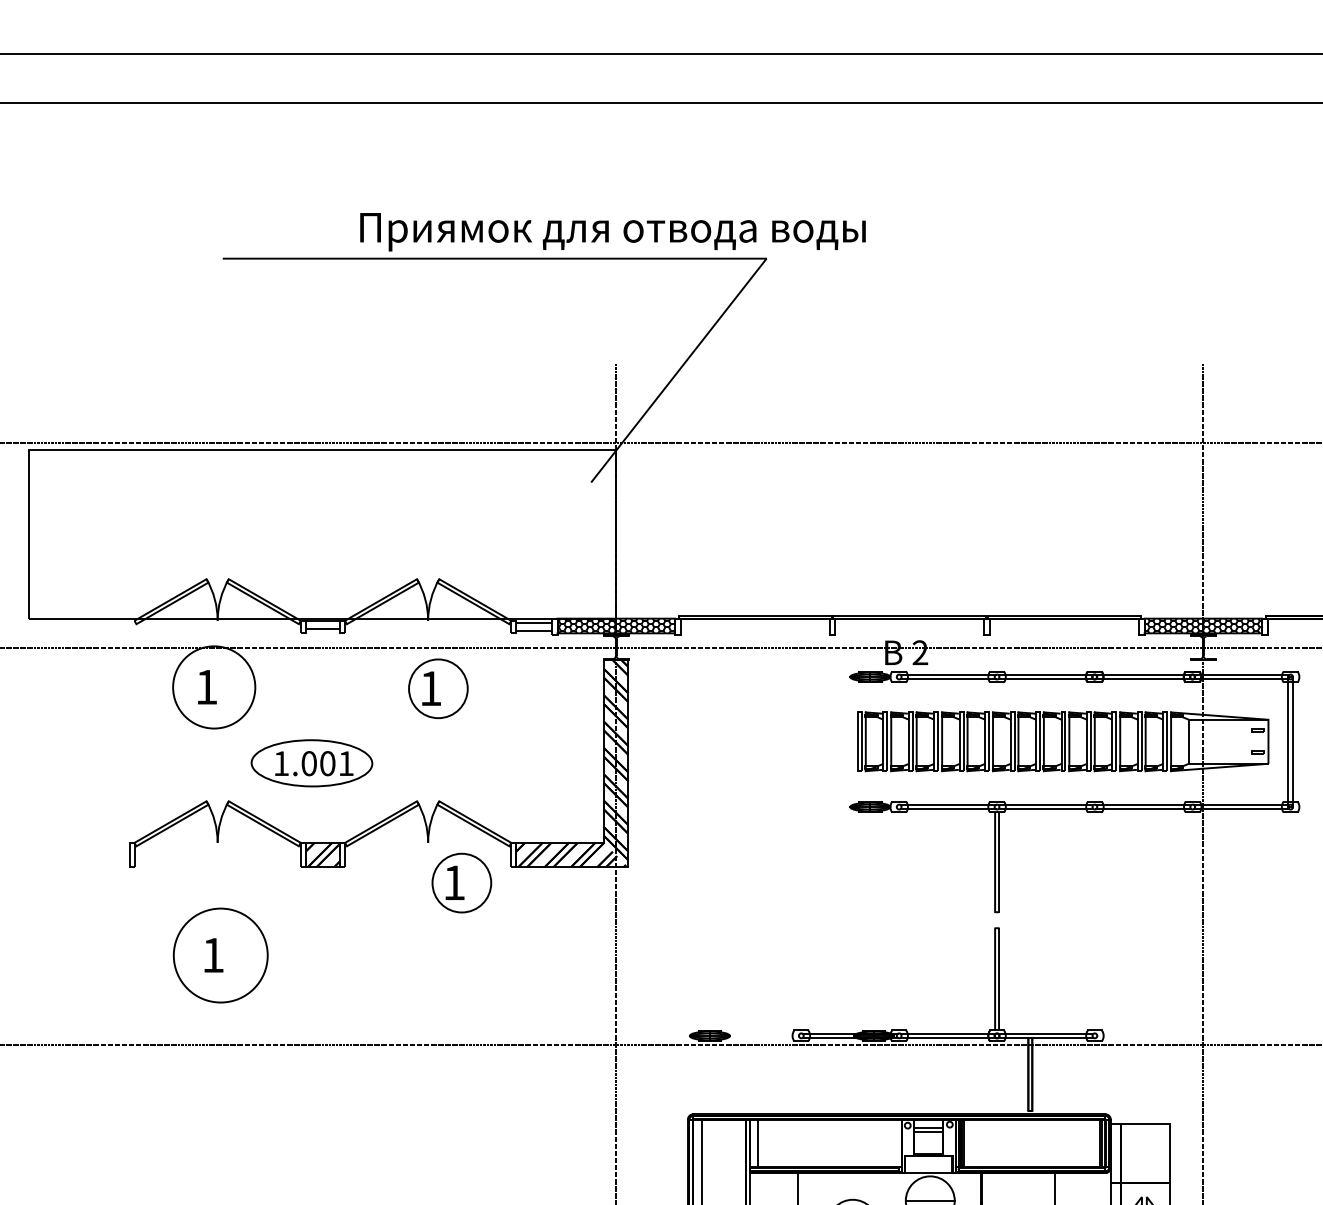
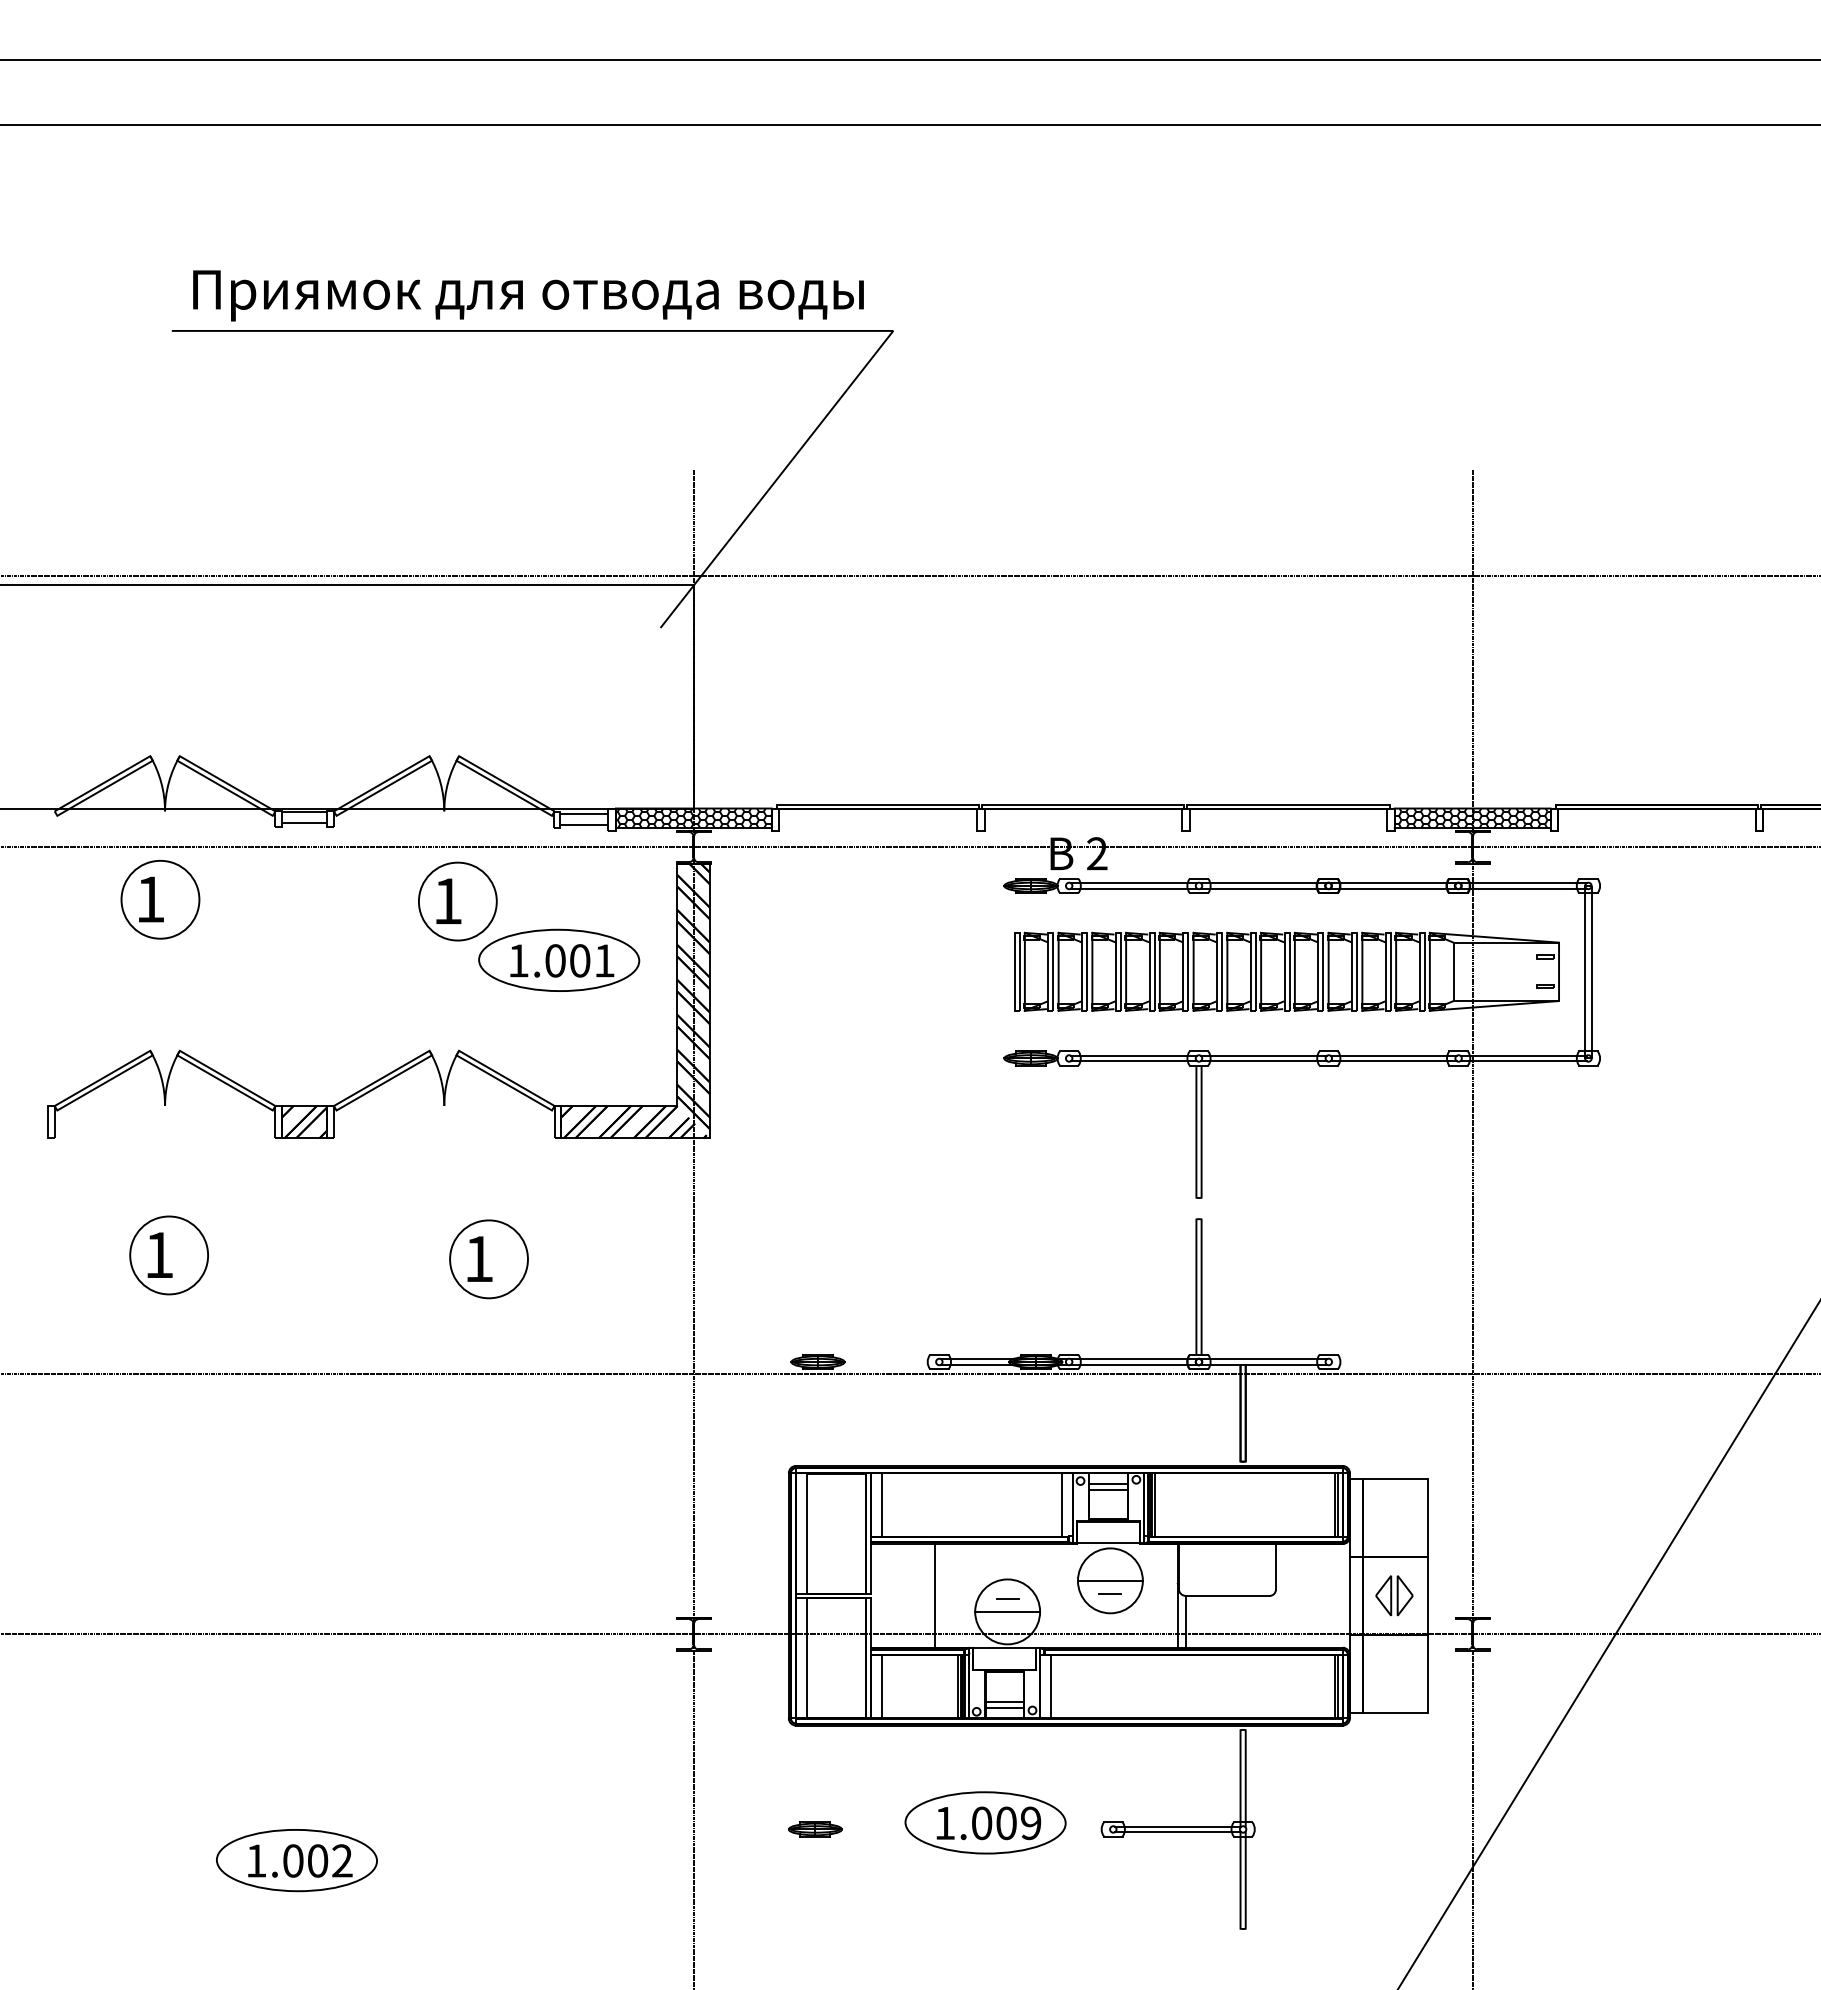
text: (613, 231) -> (528, 295), moved
circle: (214, 687) -> (160, 899), size x0.71
part: (312, 762) -> (559, 959), moved
part: (461, 883) -> (488, 1259), moved
circle: (221, 955) -> (169, 1255), size x0.62
line: (894, 1143) -> (1062, 1504), added

